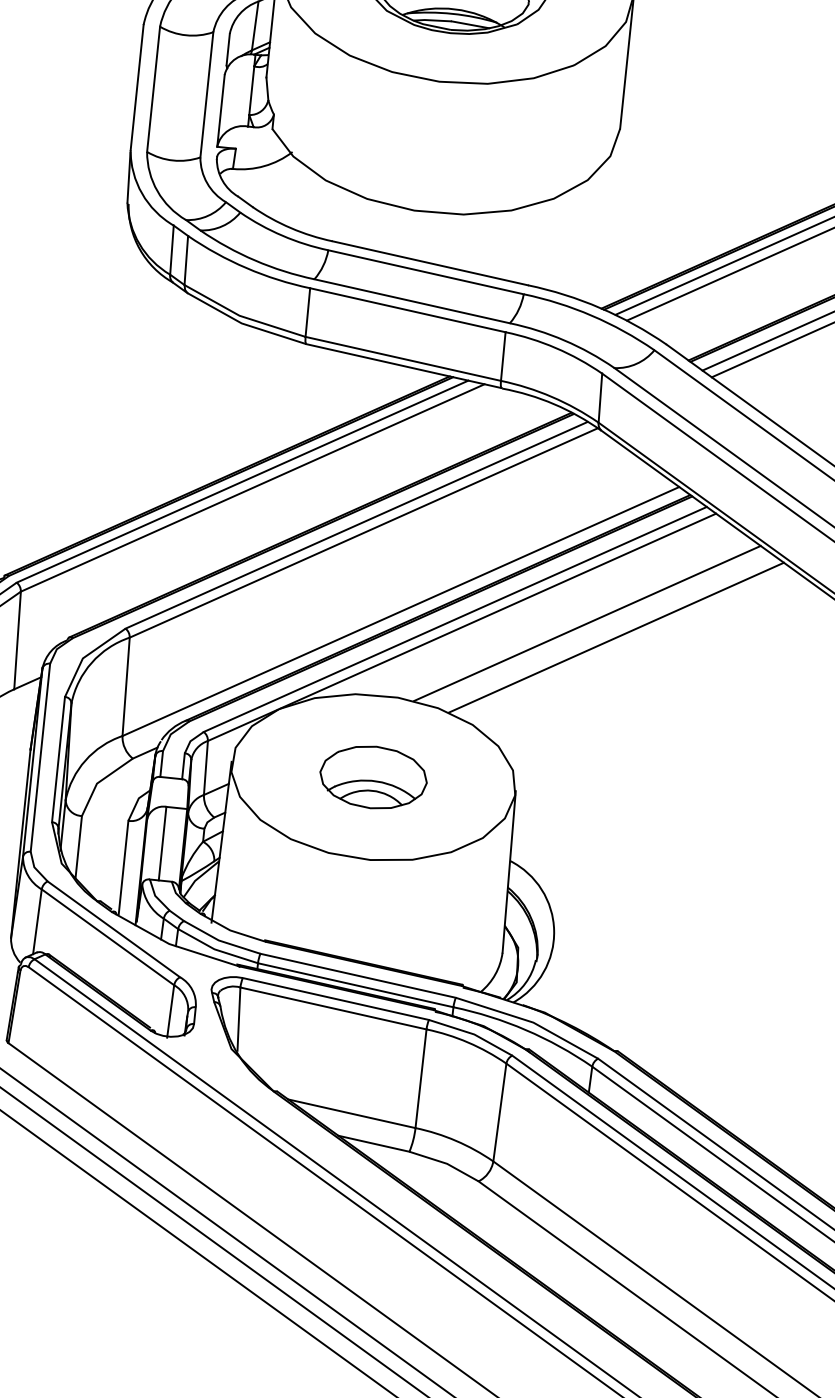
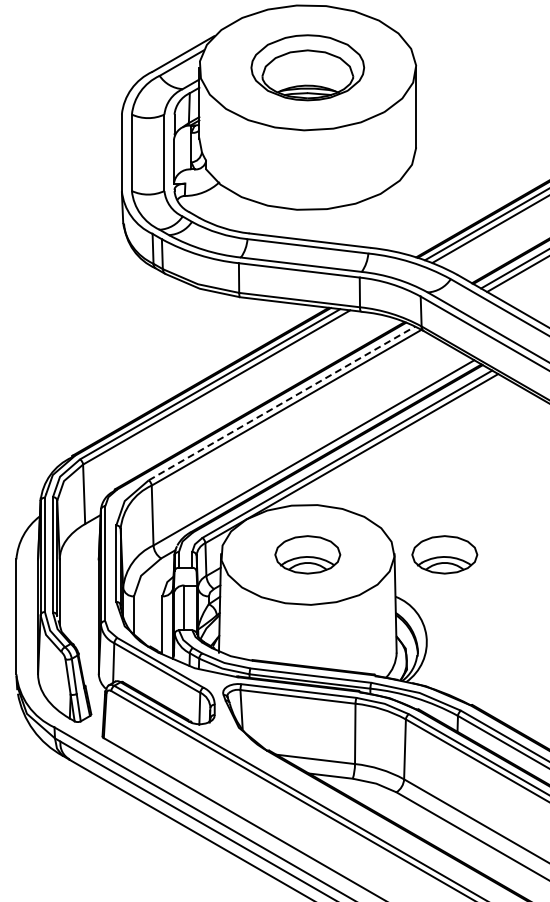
line: (356, 525) -> (281, 403), solid -> dashed
line: (587, 623) -> (427, 448), removed
line: (616, 636) -> (445, 454), removed
part: (597, 800) -> (444, 554), added

